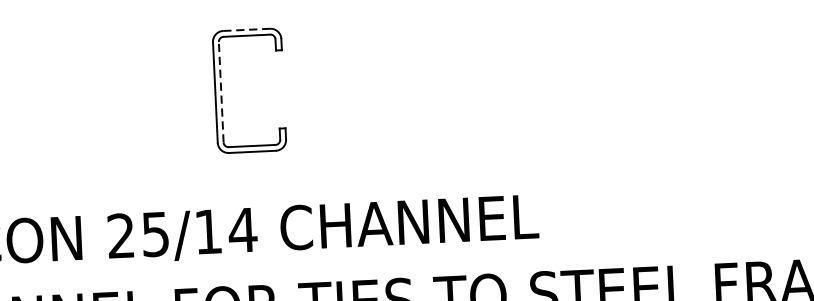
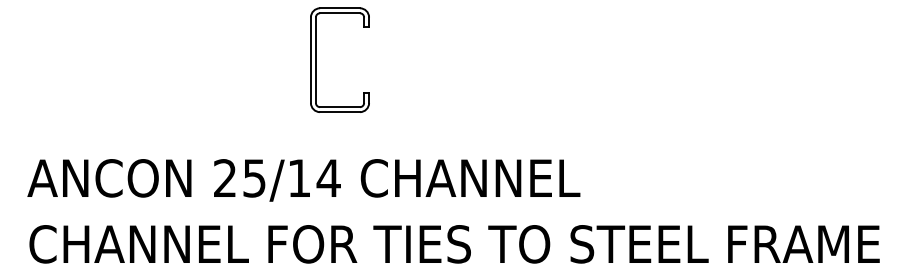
line: (247, 30) -> (340, 8), dashed -> solid
line: (220, 92) -> (315, 60), dashed -> solid

